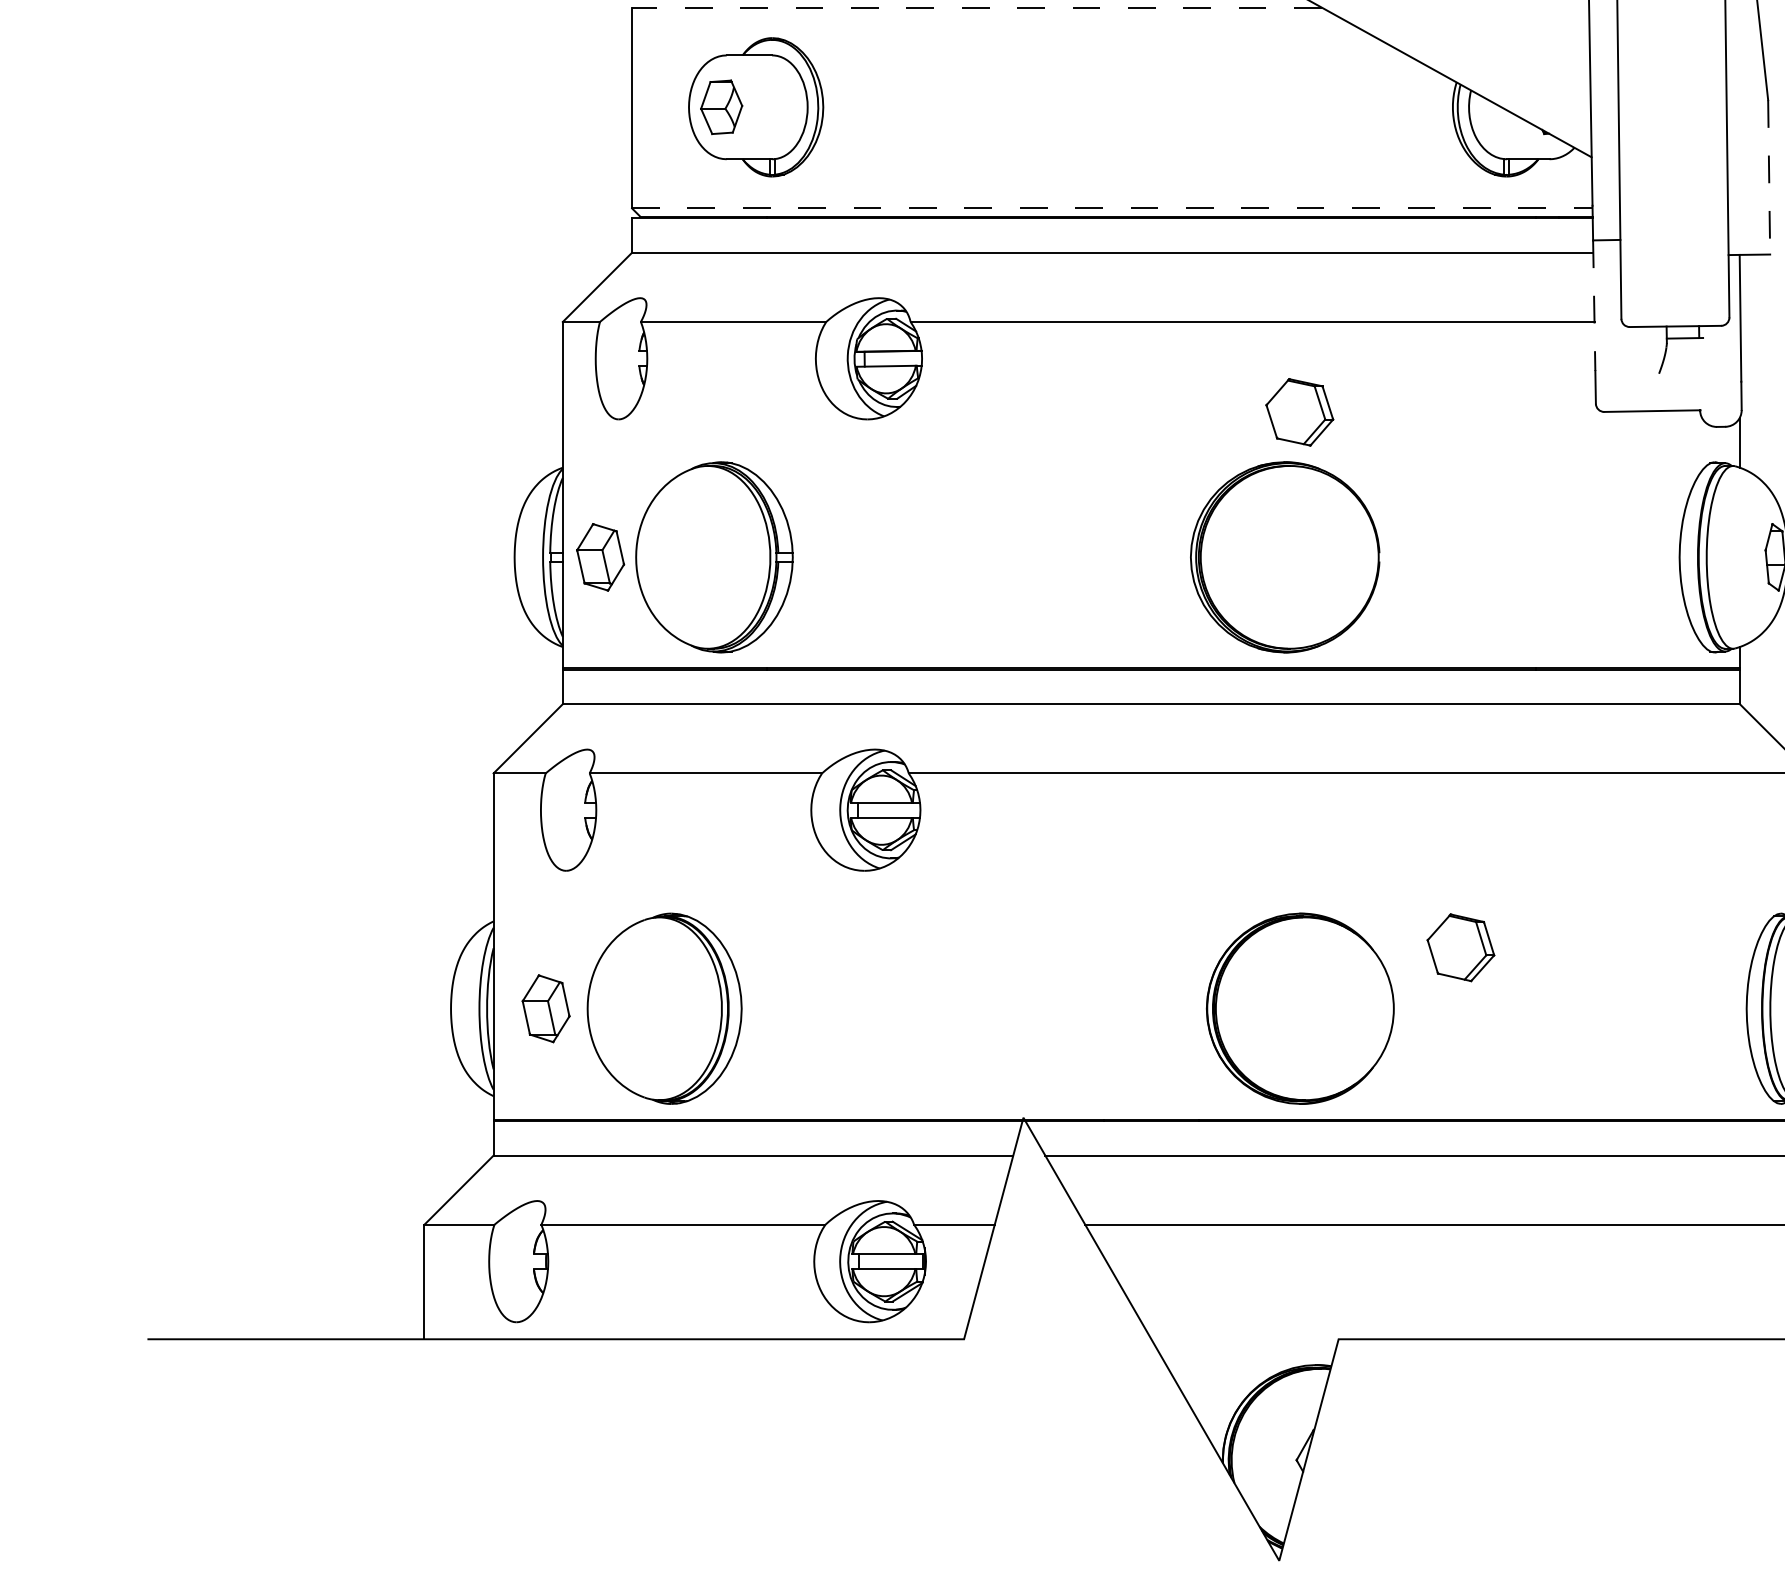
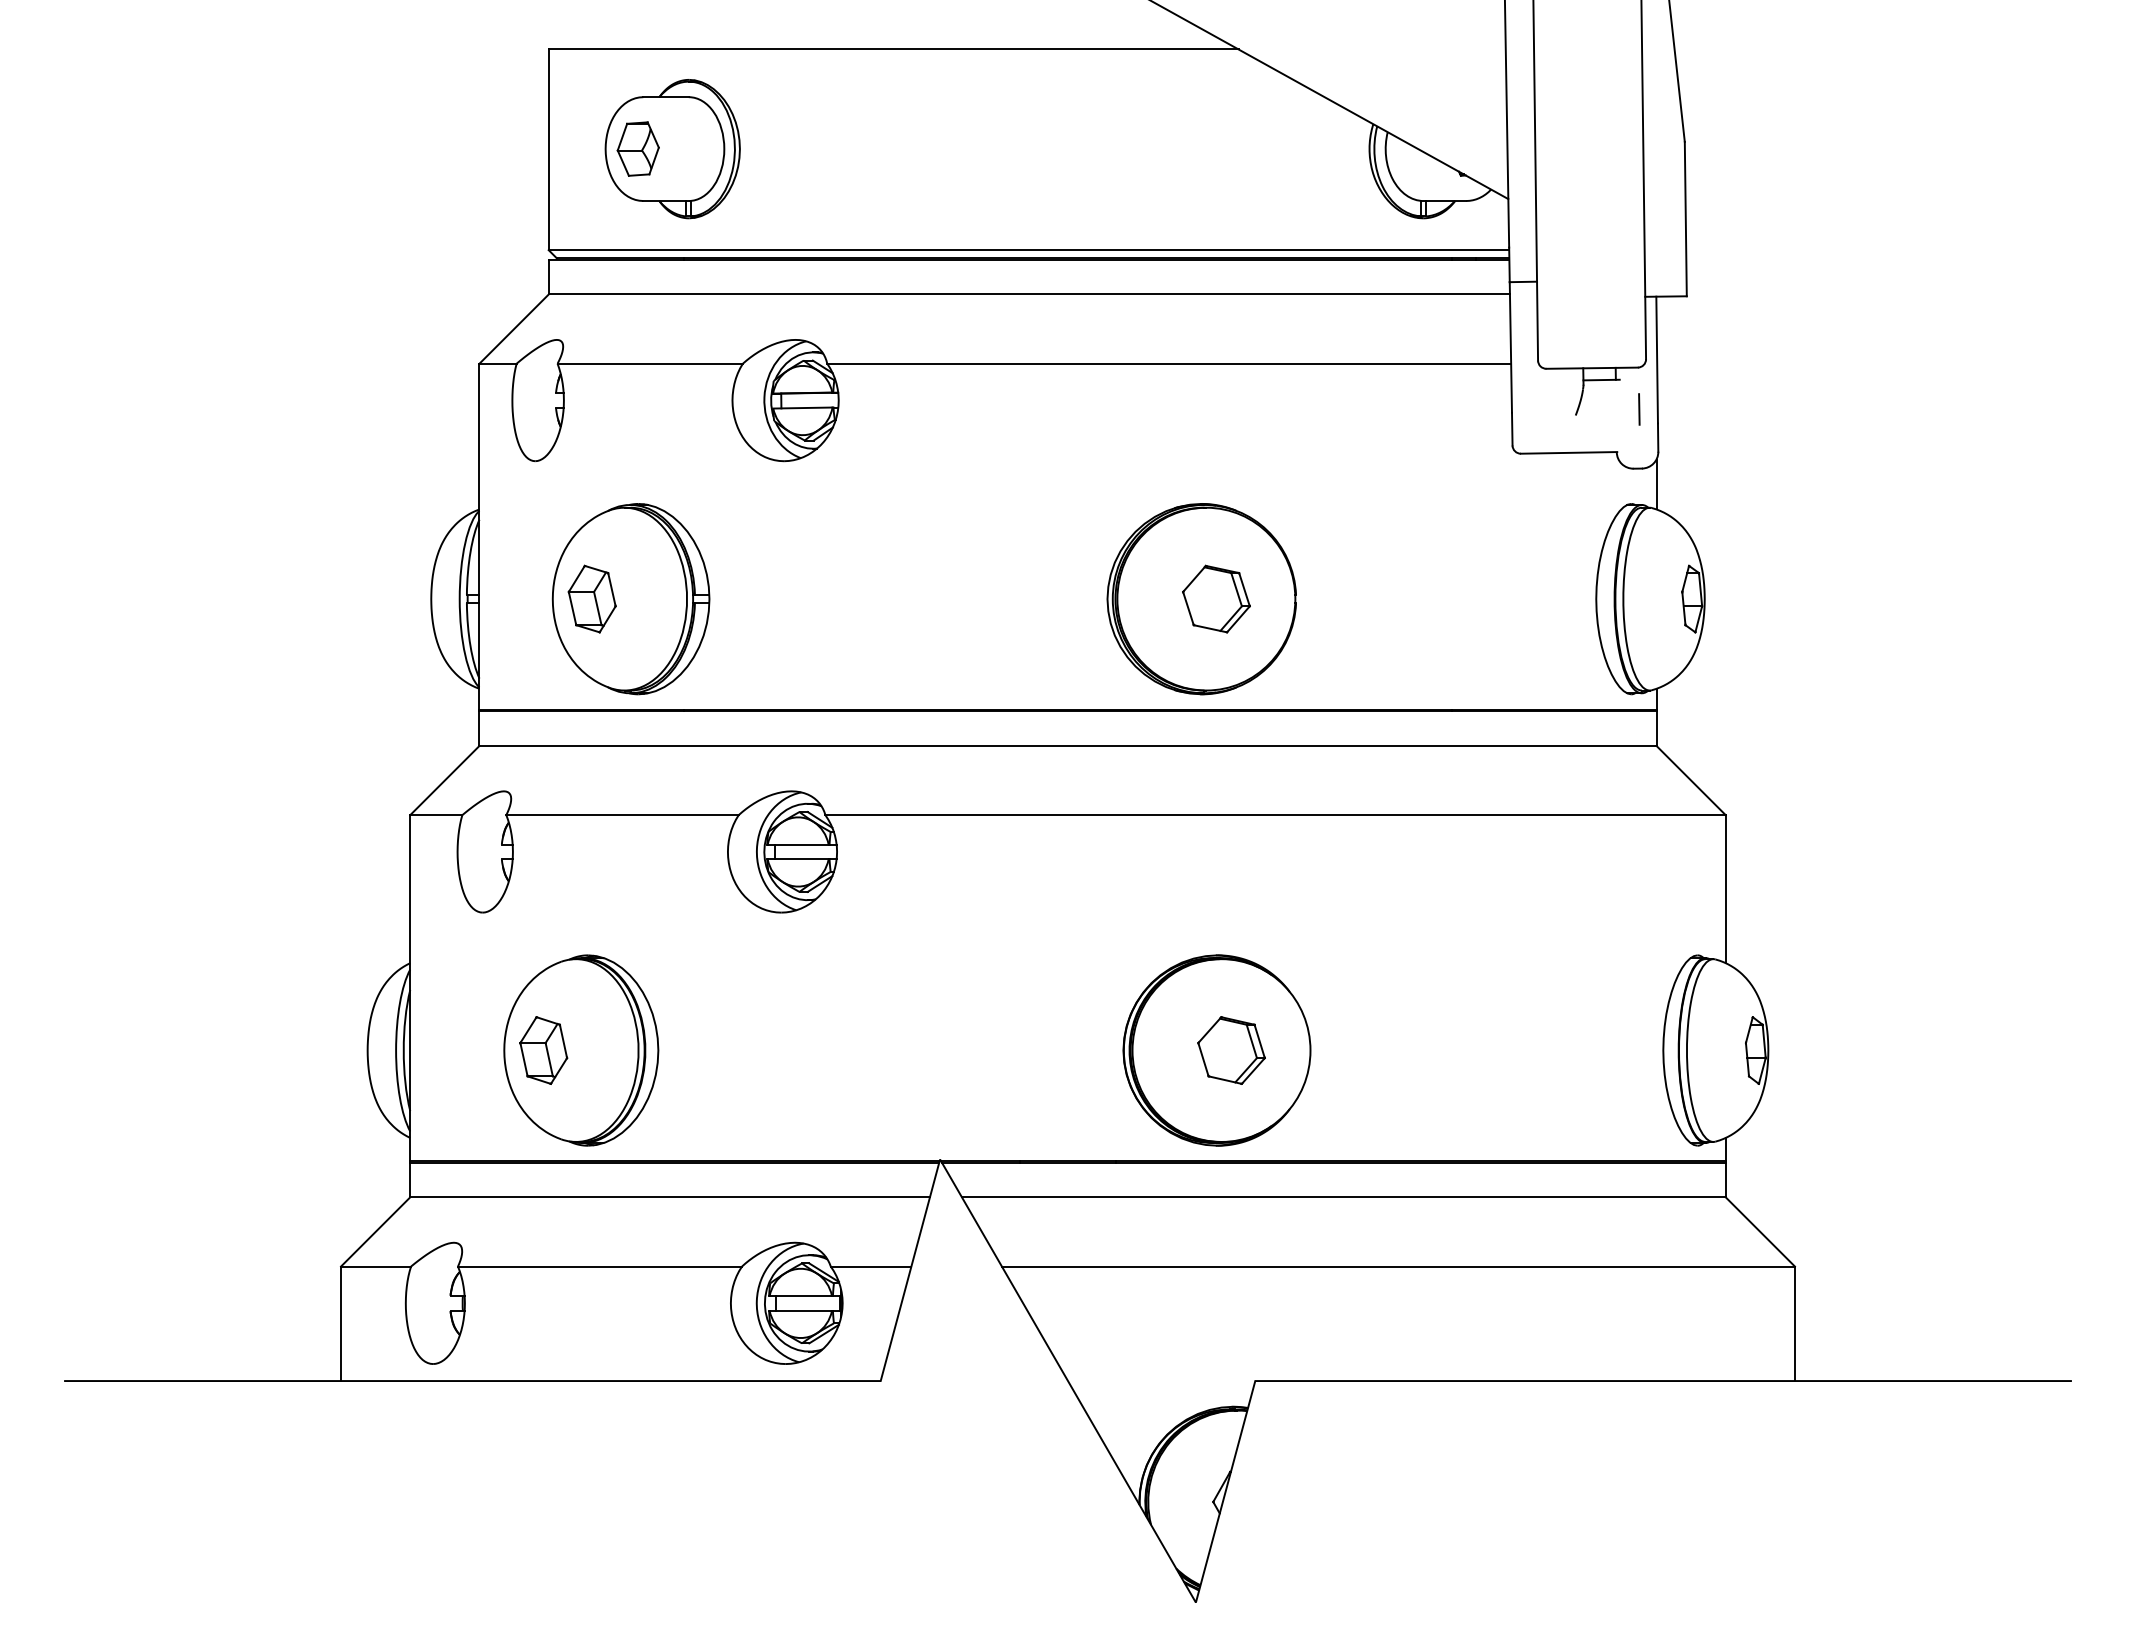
line: (976, 7) -> (893, 49), dashed -> solid
line: (1768, 177) -> (1685, 219), dashed -> solid
line: (1112, 208) -> (1029, 250), dashed -> solid
line: (1593, 305) -> (1510, 347), dashed -> solid
line: (1722, 367) -> (1639, 409), added
part: (1299, 411) -> (1216, 598), moved
part: (599, 556) -> (591, 598), moved
part: (1460, 947) -> (1231, 1050), moved
part: (545, 1008) -> (543, 1050), moved

